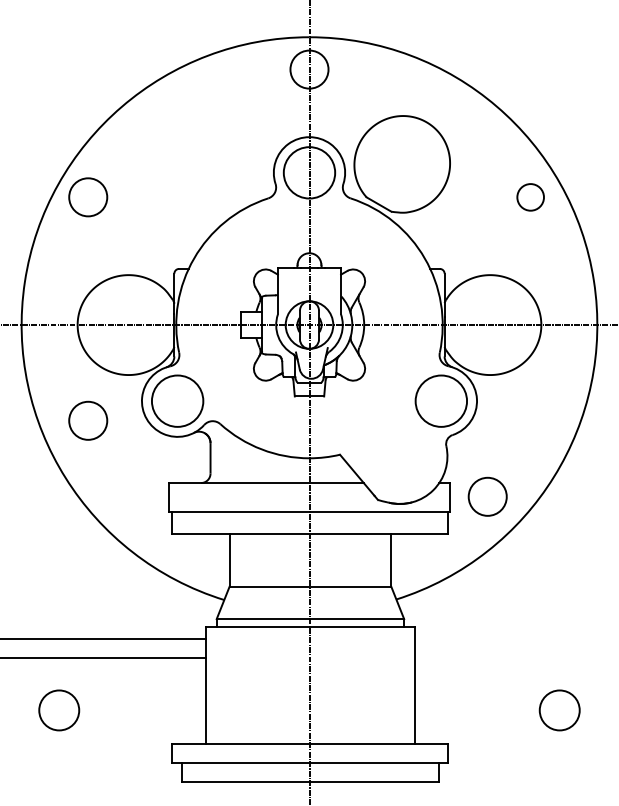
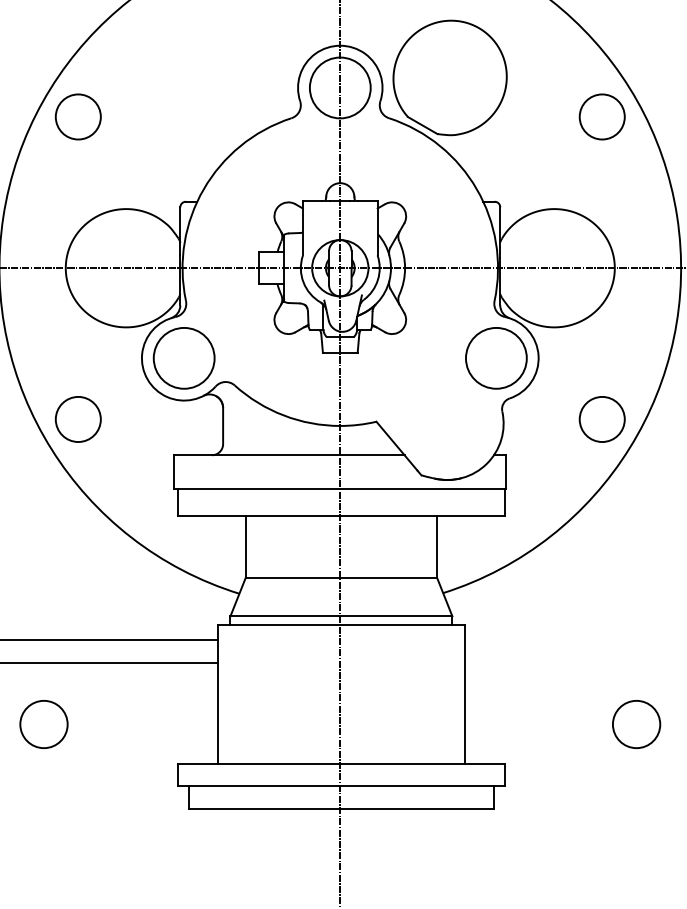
circle: (530, 197) -> (601, 117), size x1.43
circle: (88, 420) -> (78, 419), moved
circle: (487, 496) -> (601, 419), moved

